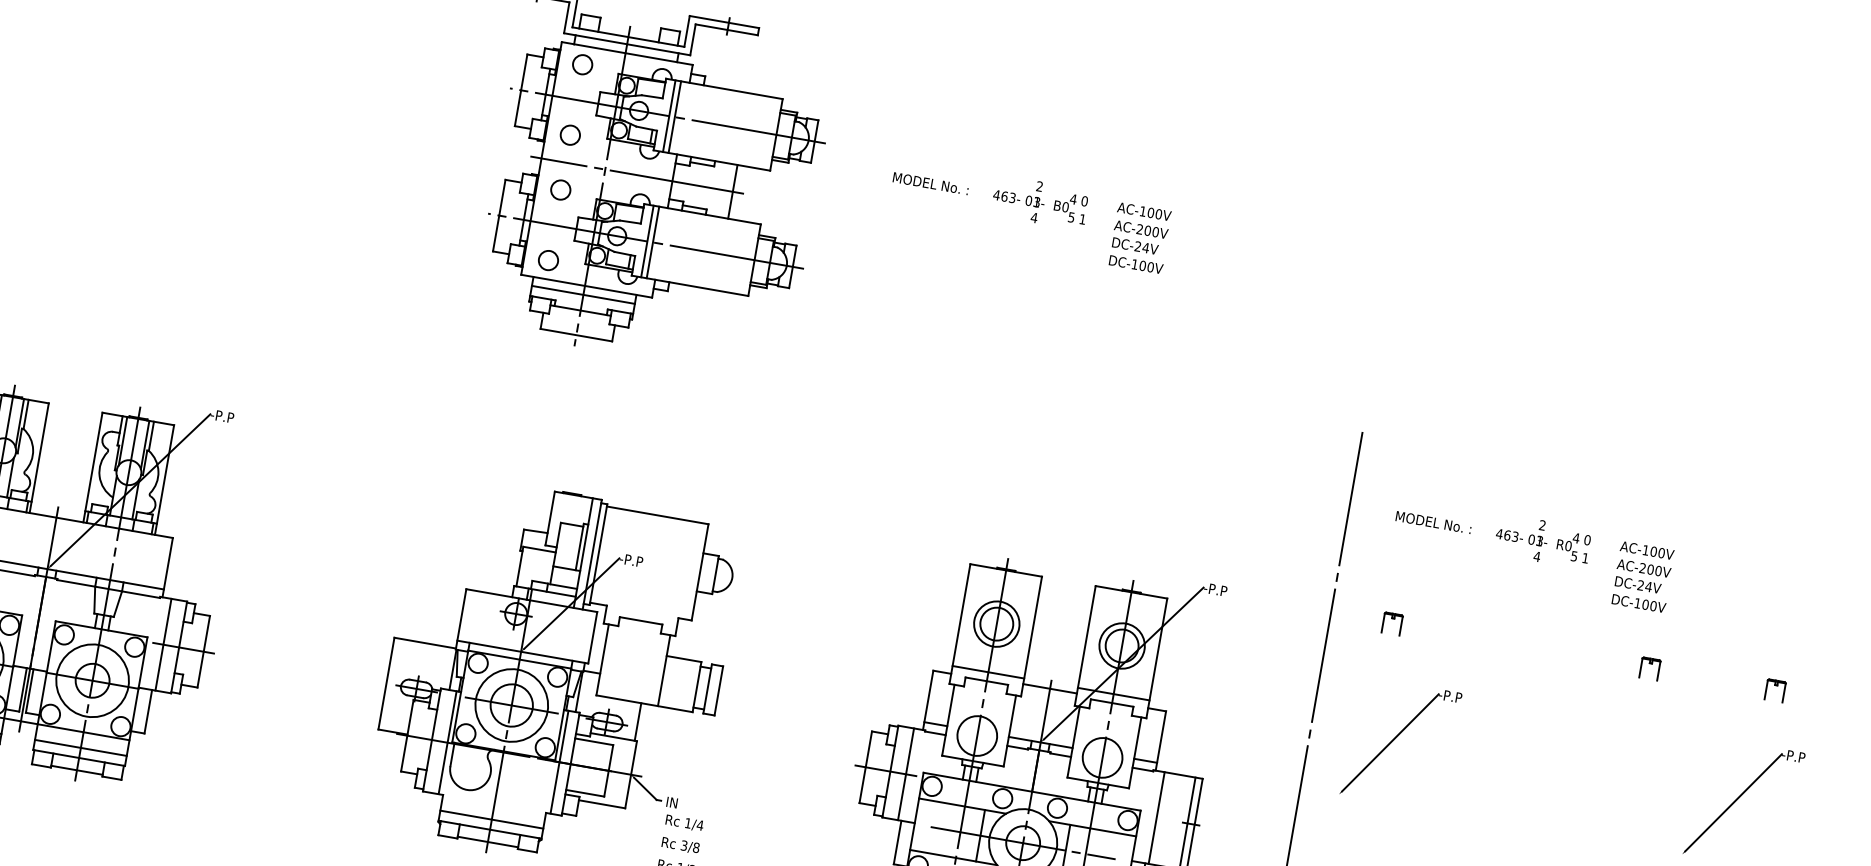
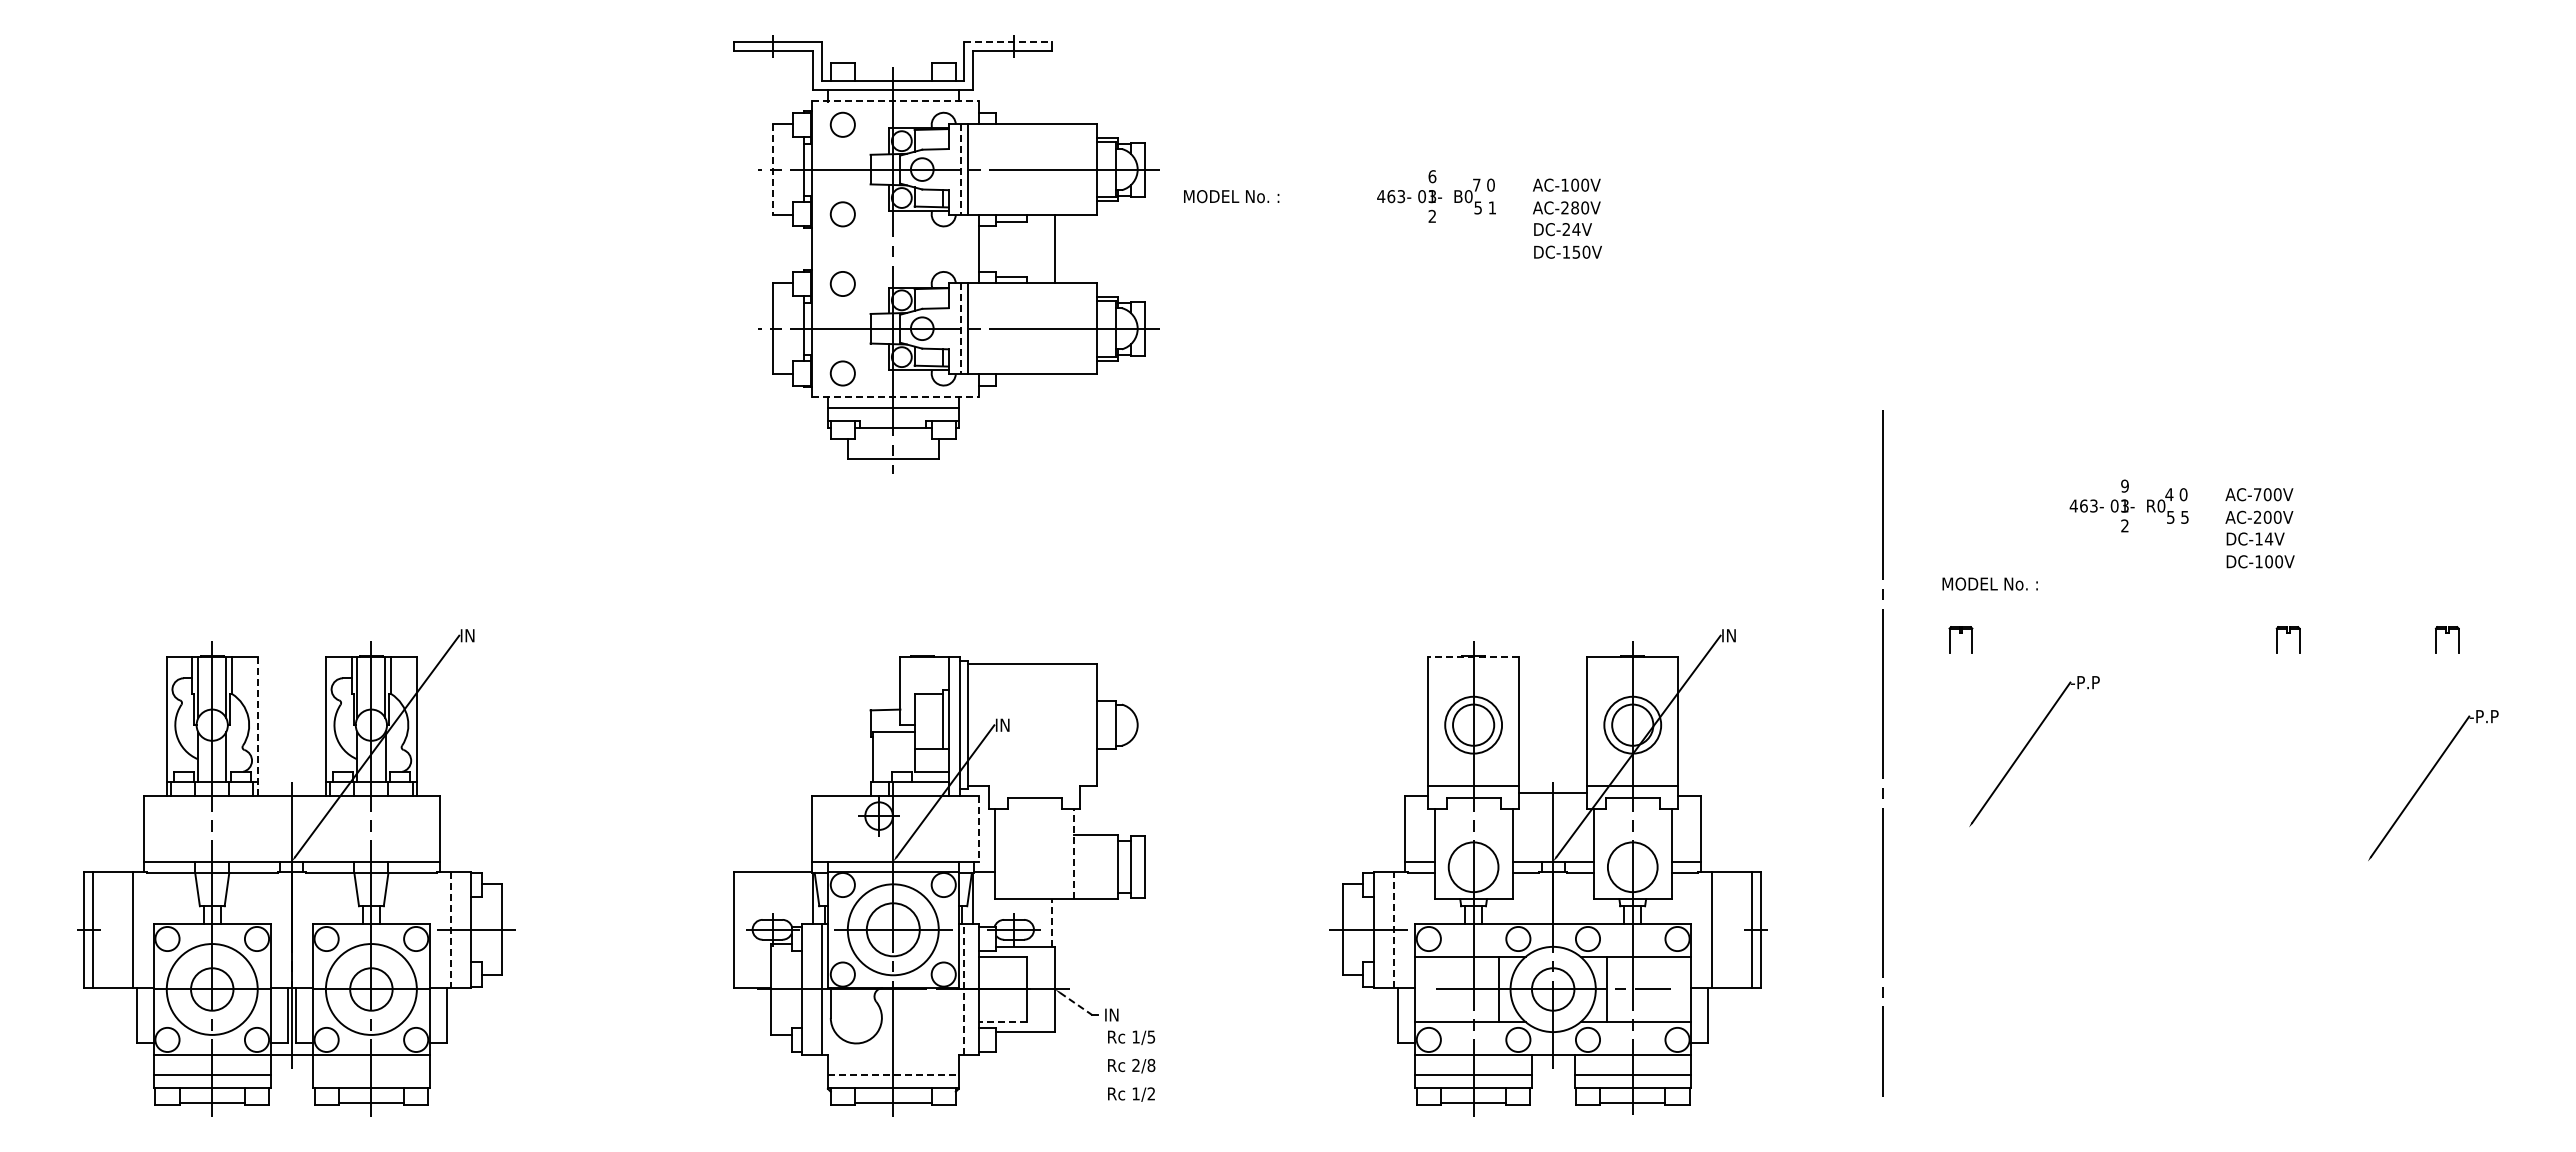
line: (724, 21) -> (1008, 41), solid -> dashed
line: (627, 53) -> (895, 101), solid -> dashed
line: (520, 91) -> (772, 170), solid -> dashed
line: (669, 116) -> (960, 170), solid -> dashed
line: (636, 175) -> (933, 249), removed
text: (930, 183) -> (1231, 196), moved
text: (1039, 186) -> (1432, 176), 2 -> 6
text: (1073, 198) -> (1476, 184), 4 -> 7
text: (1034, 217) -> (1432, 215), 4 -> 2
text: (1148, 230) -> (1575, 207), AC-200V -> AC-280V
line: (647, 242) -> (960, 329), solid -> dashed
text: (1142, 265) -> (1576, 251), DC-100V -> DC-150V
line: (586, 285) -> (895, 396), solid -> dashed
text: (222, 416) -> (474, 635), -P.P -> IN
line: (39, 458) -> (257, 726), solid -> dashed
text: (1433, 522) -> (1989, 583), moved
text: (1542, 524) -> (2124, 485), 2 -> 9
text: (1645, 550) -> (2257, 494), AC-100V -> AC-700V
text: (1536, 556) -> (2124, 525), 4 -> 2
text: (1585, 558) -> (2184, 517), 1 -> 5
text: (631, 559) -> (1009, 724), -P.P -> IN
line: (1006, 570) -> (1473, 656), solid -> dashed
text: (1640, 585) -> (2258, 538), DC-24V -> DC-14V
text: (1215, 589) -> (1735, 635), -P.P -> IN
line: (592, 637) -> (978, 828), solid -> dashed
line: (163, 645) -> (450, 930), solid -> dashed
line: (664, 670) -> (1073, 853), solid -> dashed
line: (638, 721) -> (1052, 922), solid -> dashed
part: (1395, 739) -> (2026, 747), moved
line: (81, 747) -> (371, 1074), removed
line: (559, 761) -> (964, 988), solid -> dashed
line: (906, 774) -> (1394, 929), solid -> dashed
line: (645, 788) -> (1076, 1003), solid -> dashed
line: (585, 793) -> (1002, 1022), solid -> dashed
line: (492, 819) -> (893, 1074), solid -> dashed
text: (700, 825) -> (1151, 1036), 1/4 -> 1/5
text: (683, 845) -> (1135, 1065), 3/8 -> 2/8

